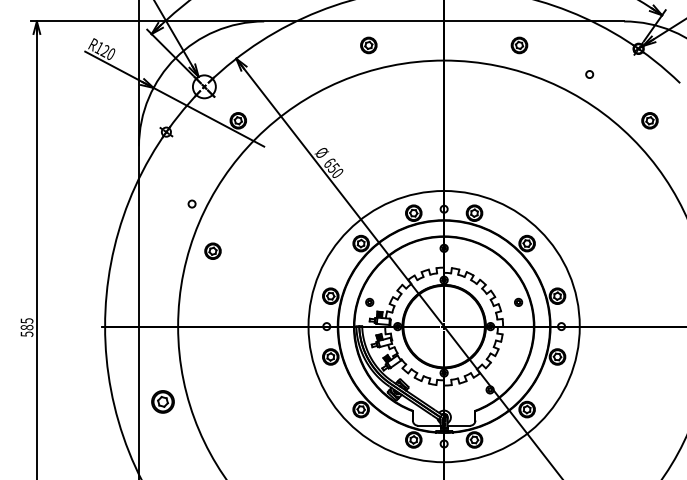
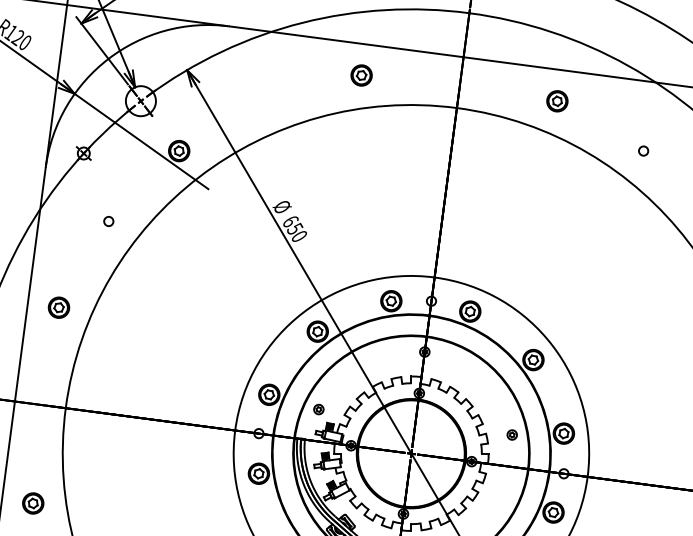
circle: (191, 203) -> (108, 220), moved
part: (212, 250) -> (58, 306), moved
part: (162, 401) -> (32, 502), size x0.71

